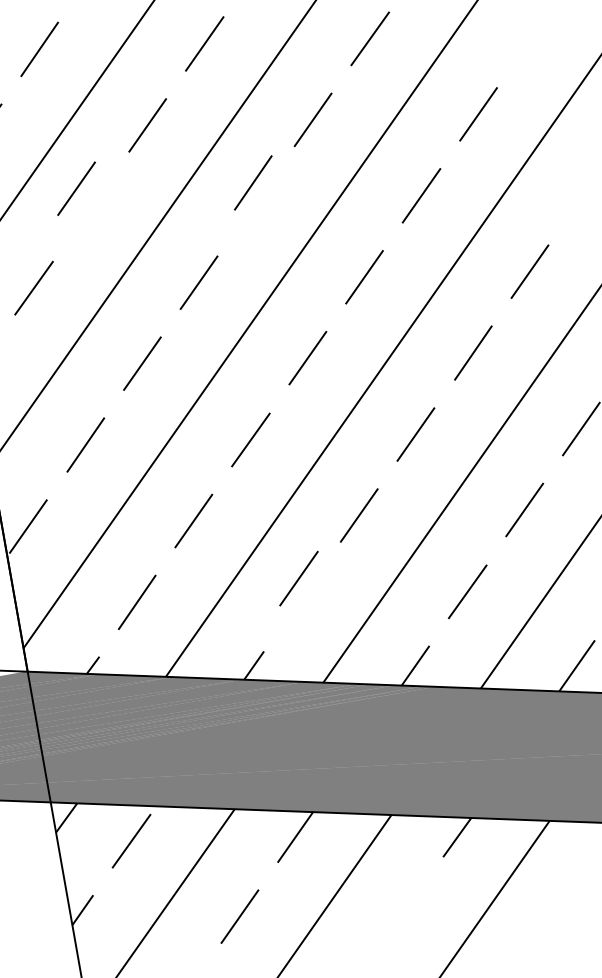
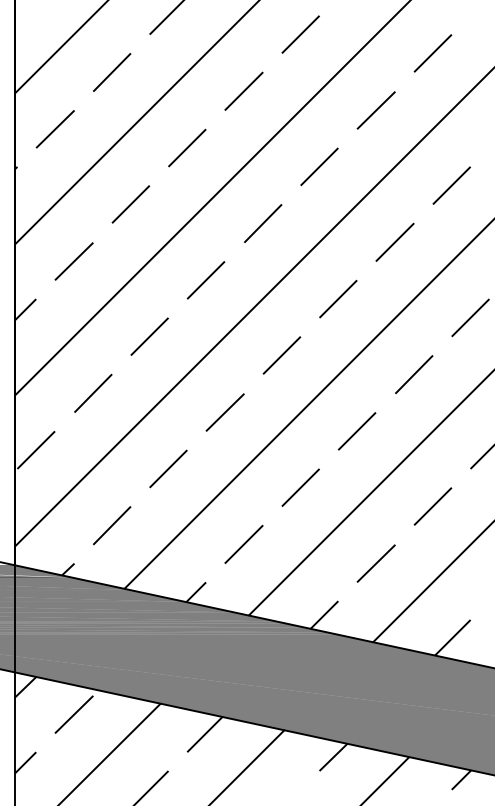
line: (253, 182) -> (263, 223), moved
line: (76, 188) -> (130, 204), moved
line: (298, 577) -> (243, 543), moved

